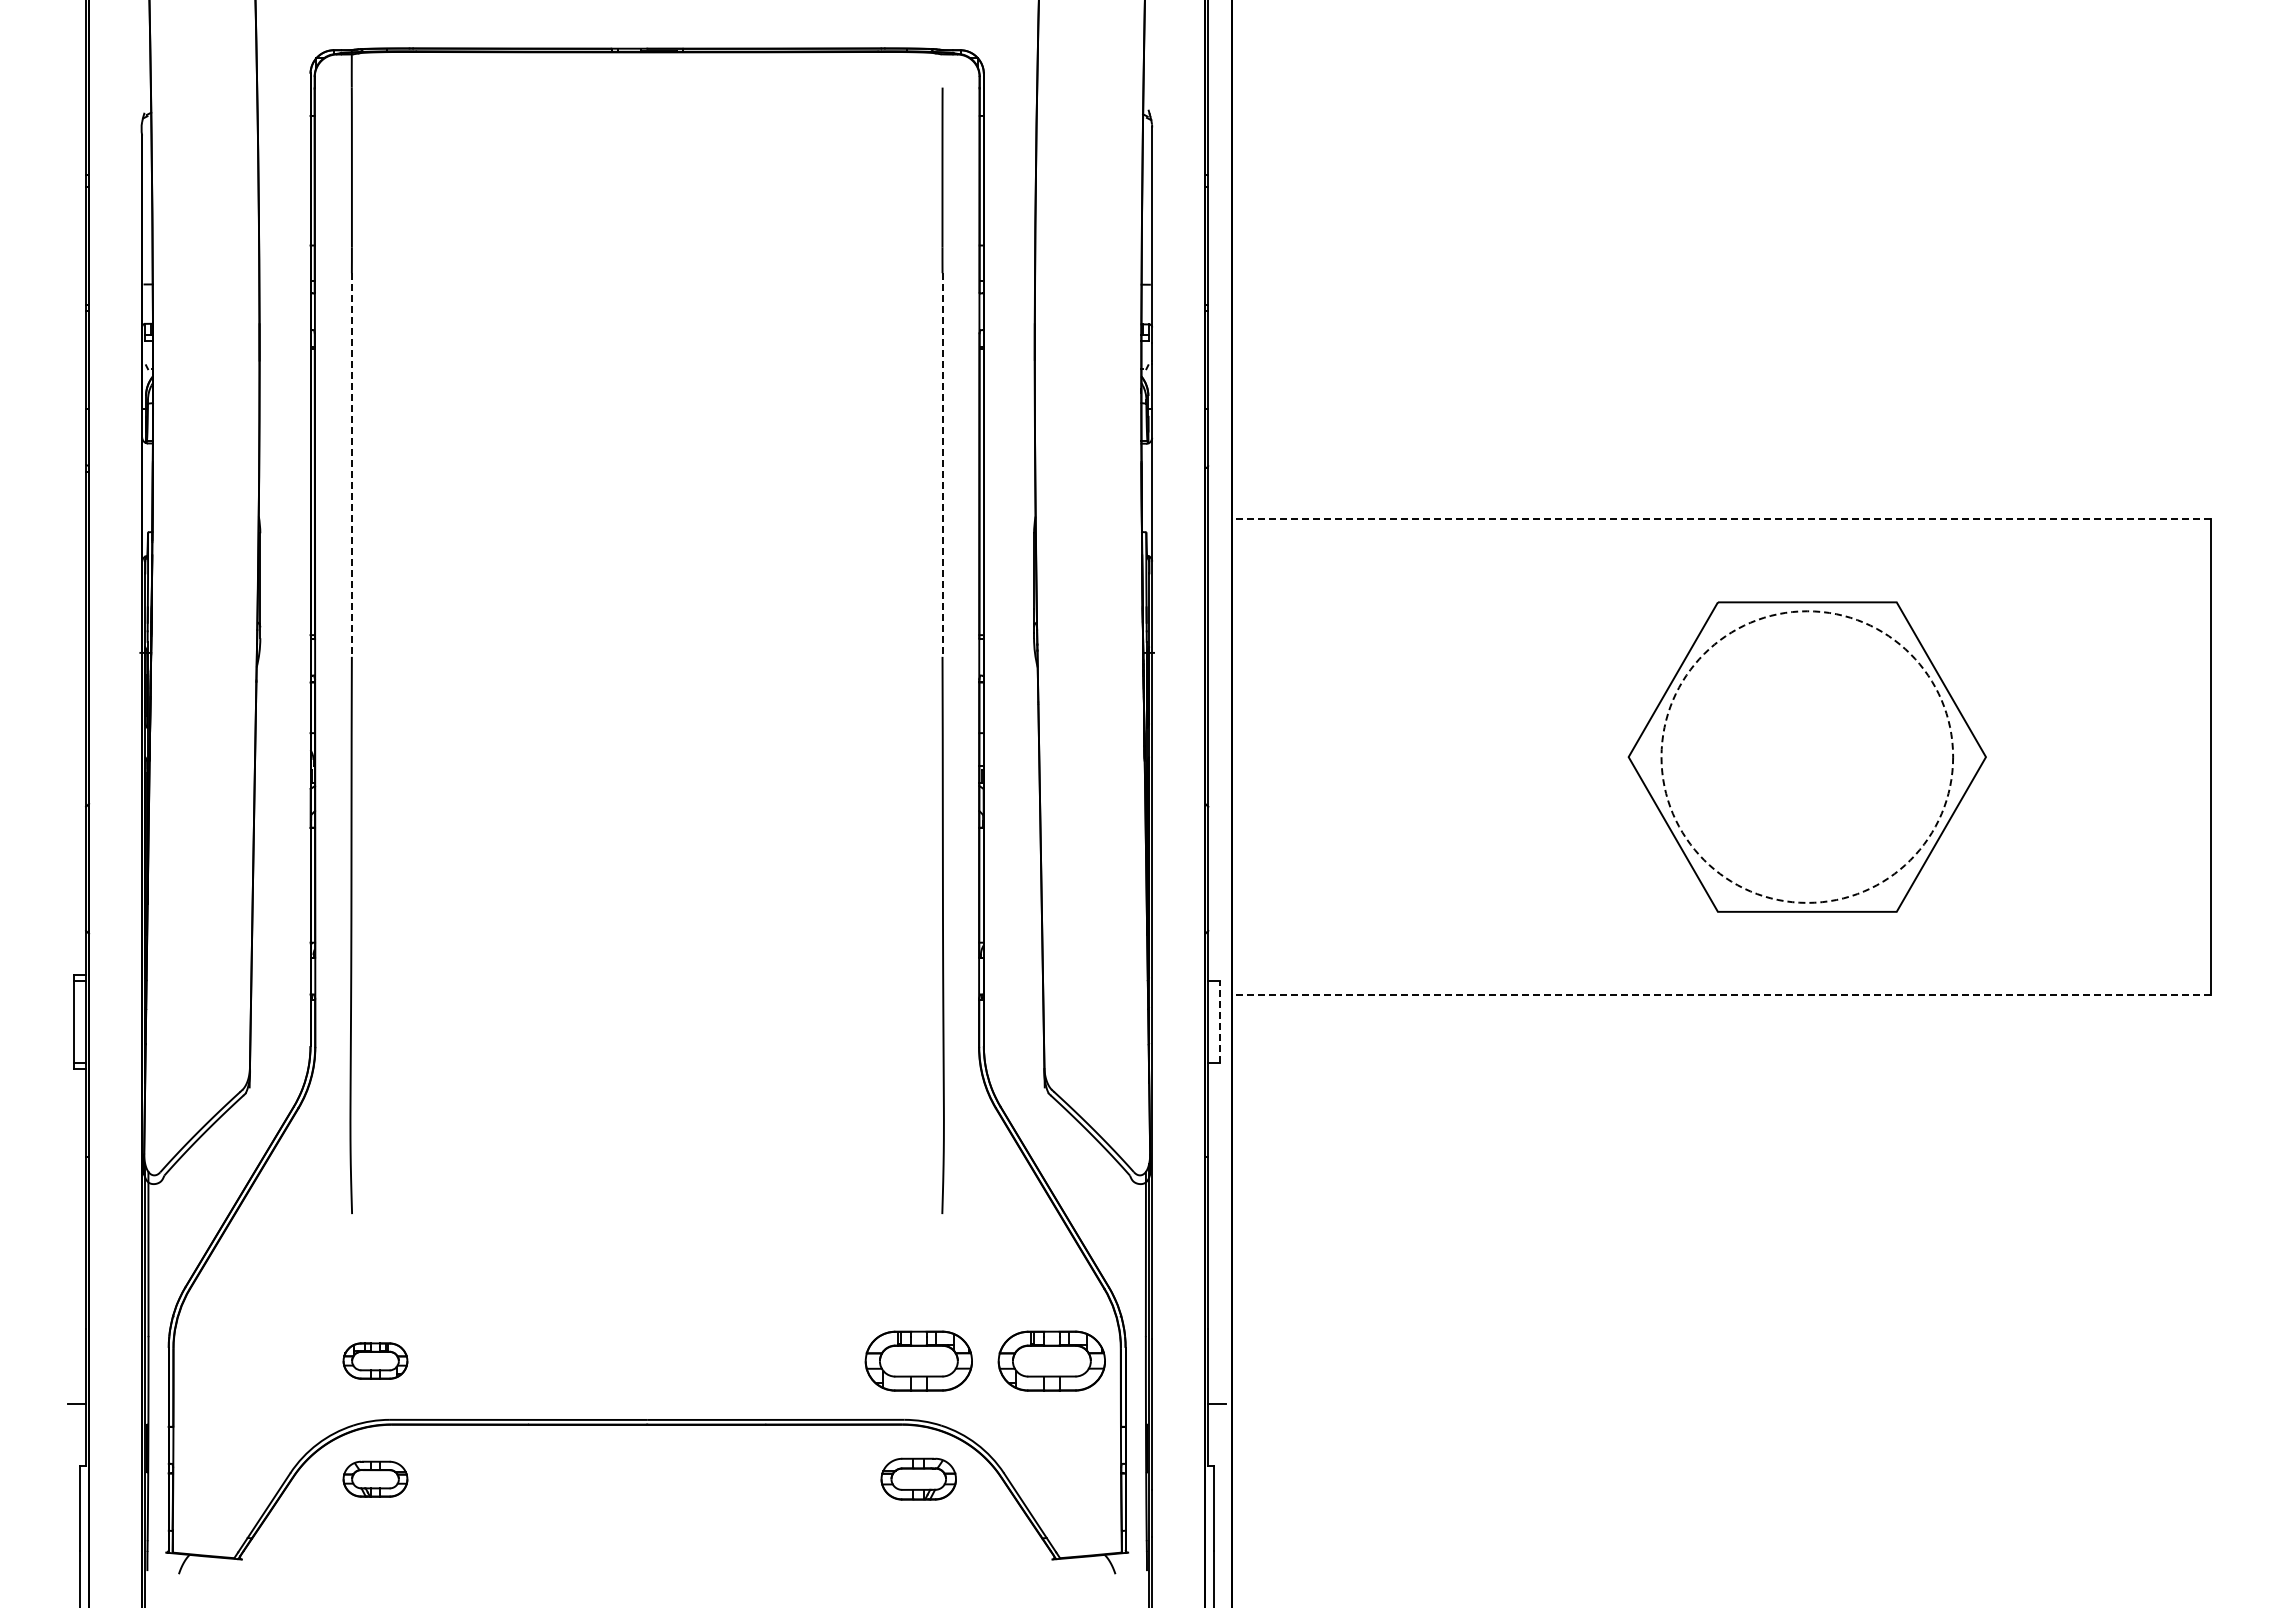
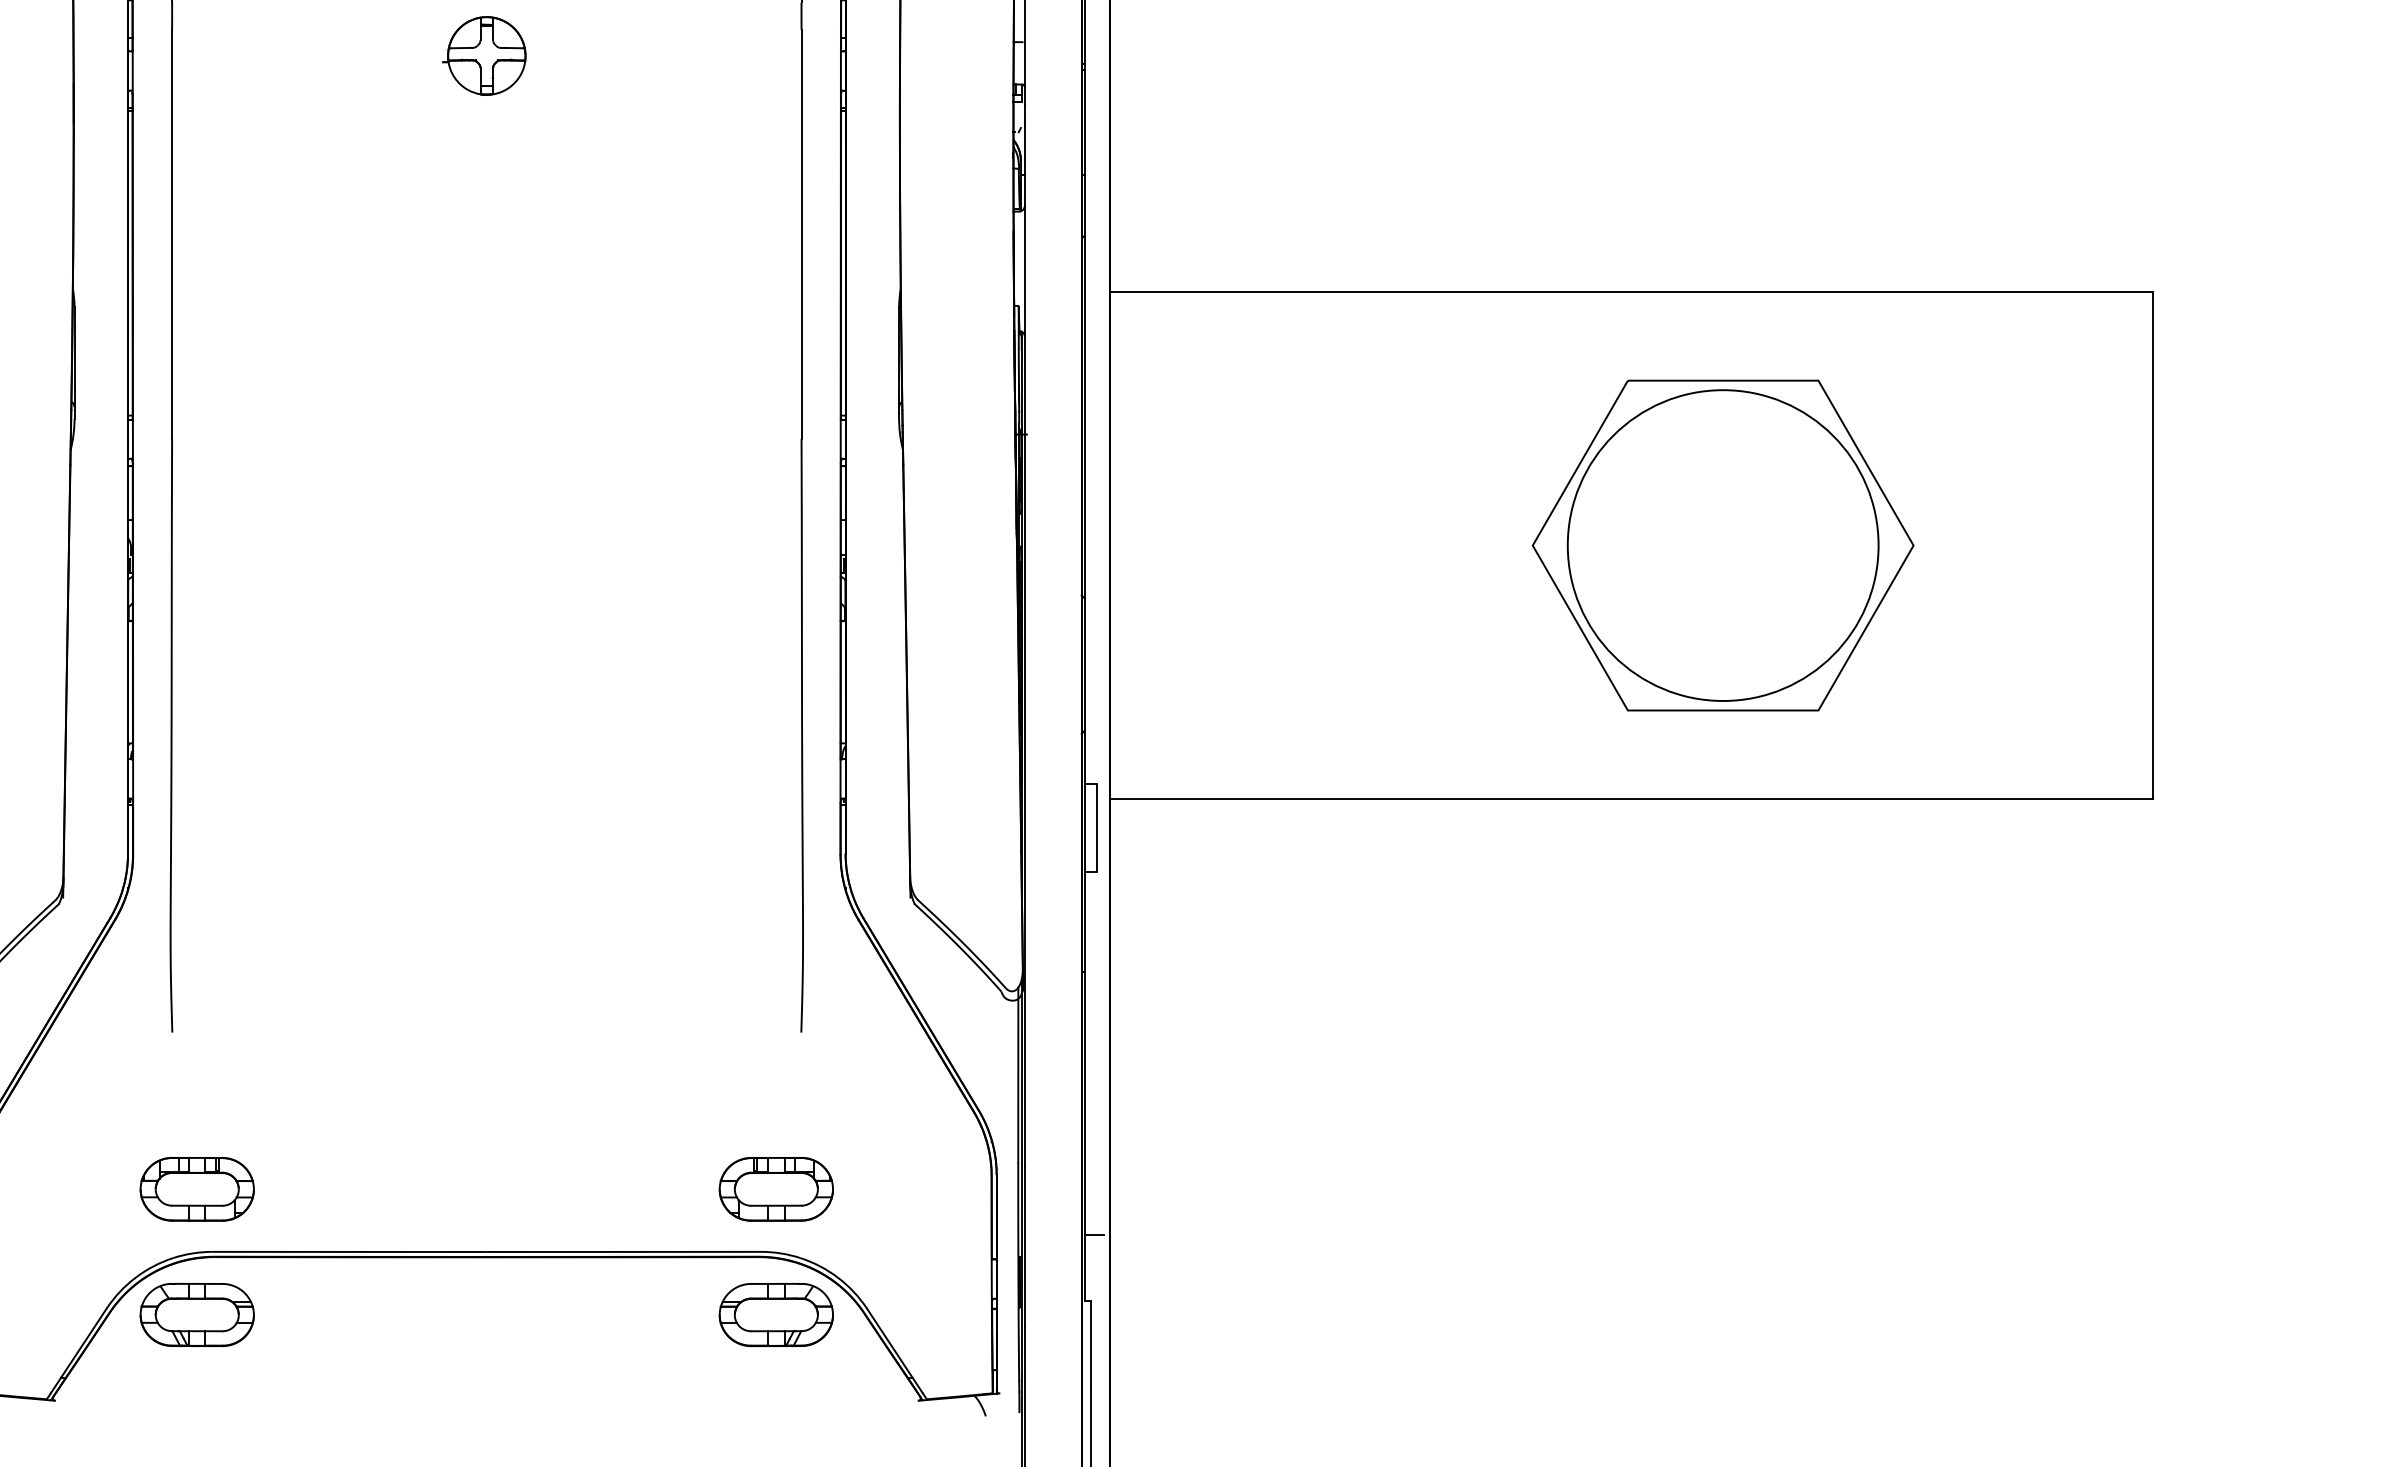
part: (644, 297) -> (483, 55), added
line: (351, 465) -> (171, 234), dashed -> solid
line: (942, 465) -> (801, 234), dashed -> solid
line: (1720, 519) -> (1630, 292), dashed -> solid
circle: (1807, 756) -> (1723, 544), dashed -> solid
line: (1720, 995) -> (1630, 799), dashed -> solid
line: (1220, 1021) -> (1097, 827), dashed -> solid
part: (375, 1360) -> (197, 1188), size x1.67
part: (1051, 1360) -> (917, 1188), removed
part: (375, 1479) -> (197, 1315), size x1.67
part: (918, 1479) -> (775, 1315), size x1.43

